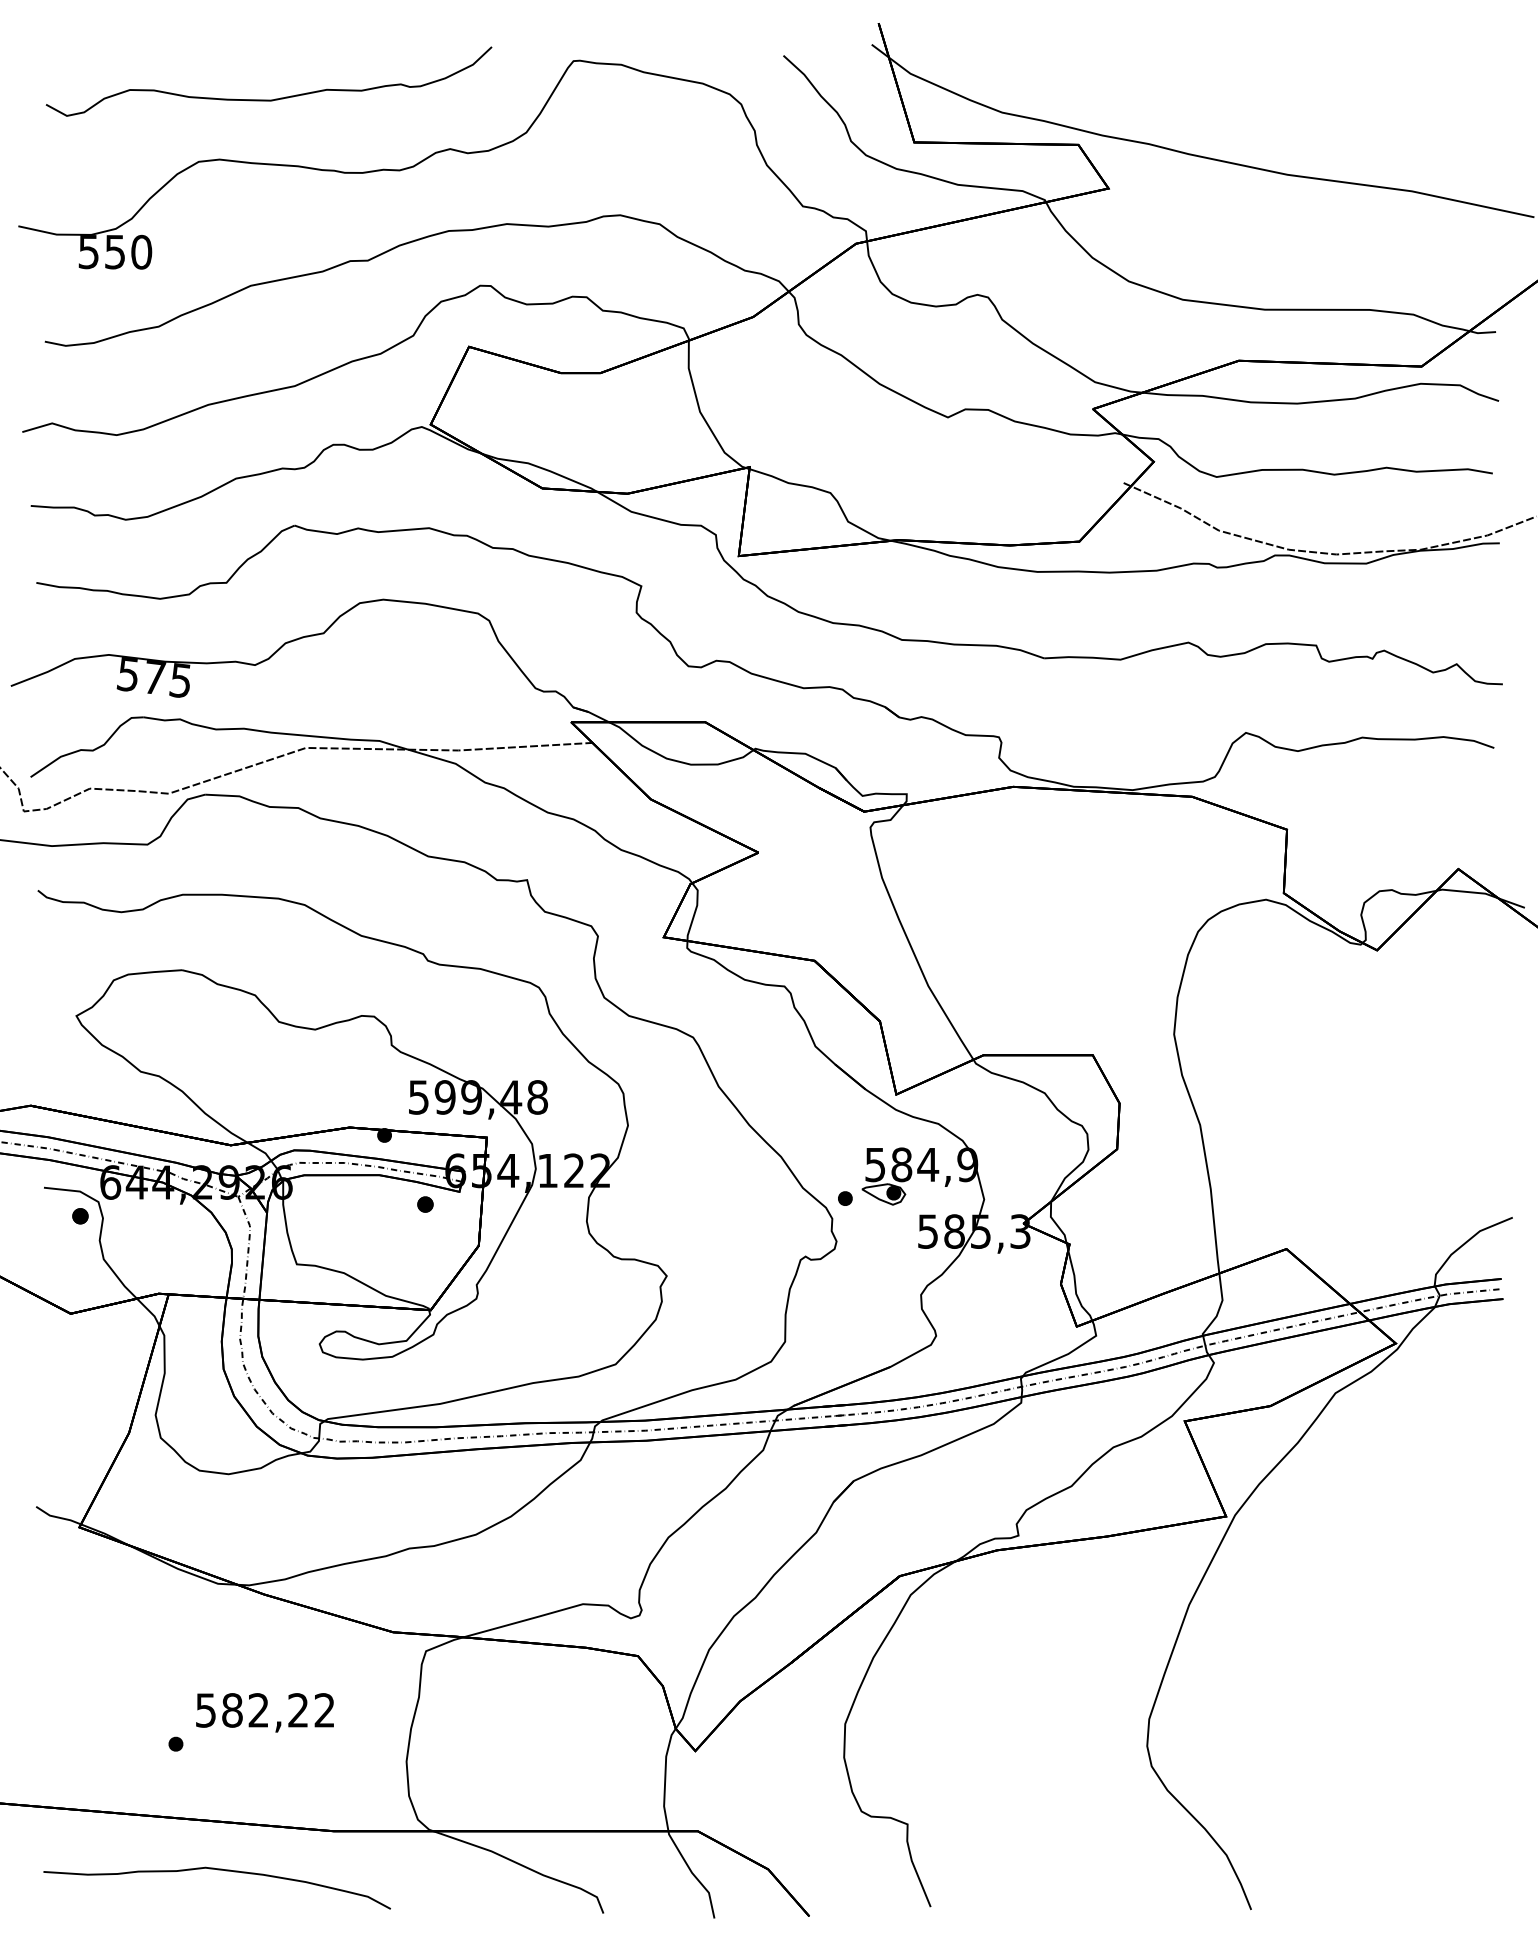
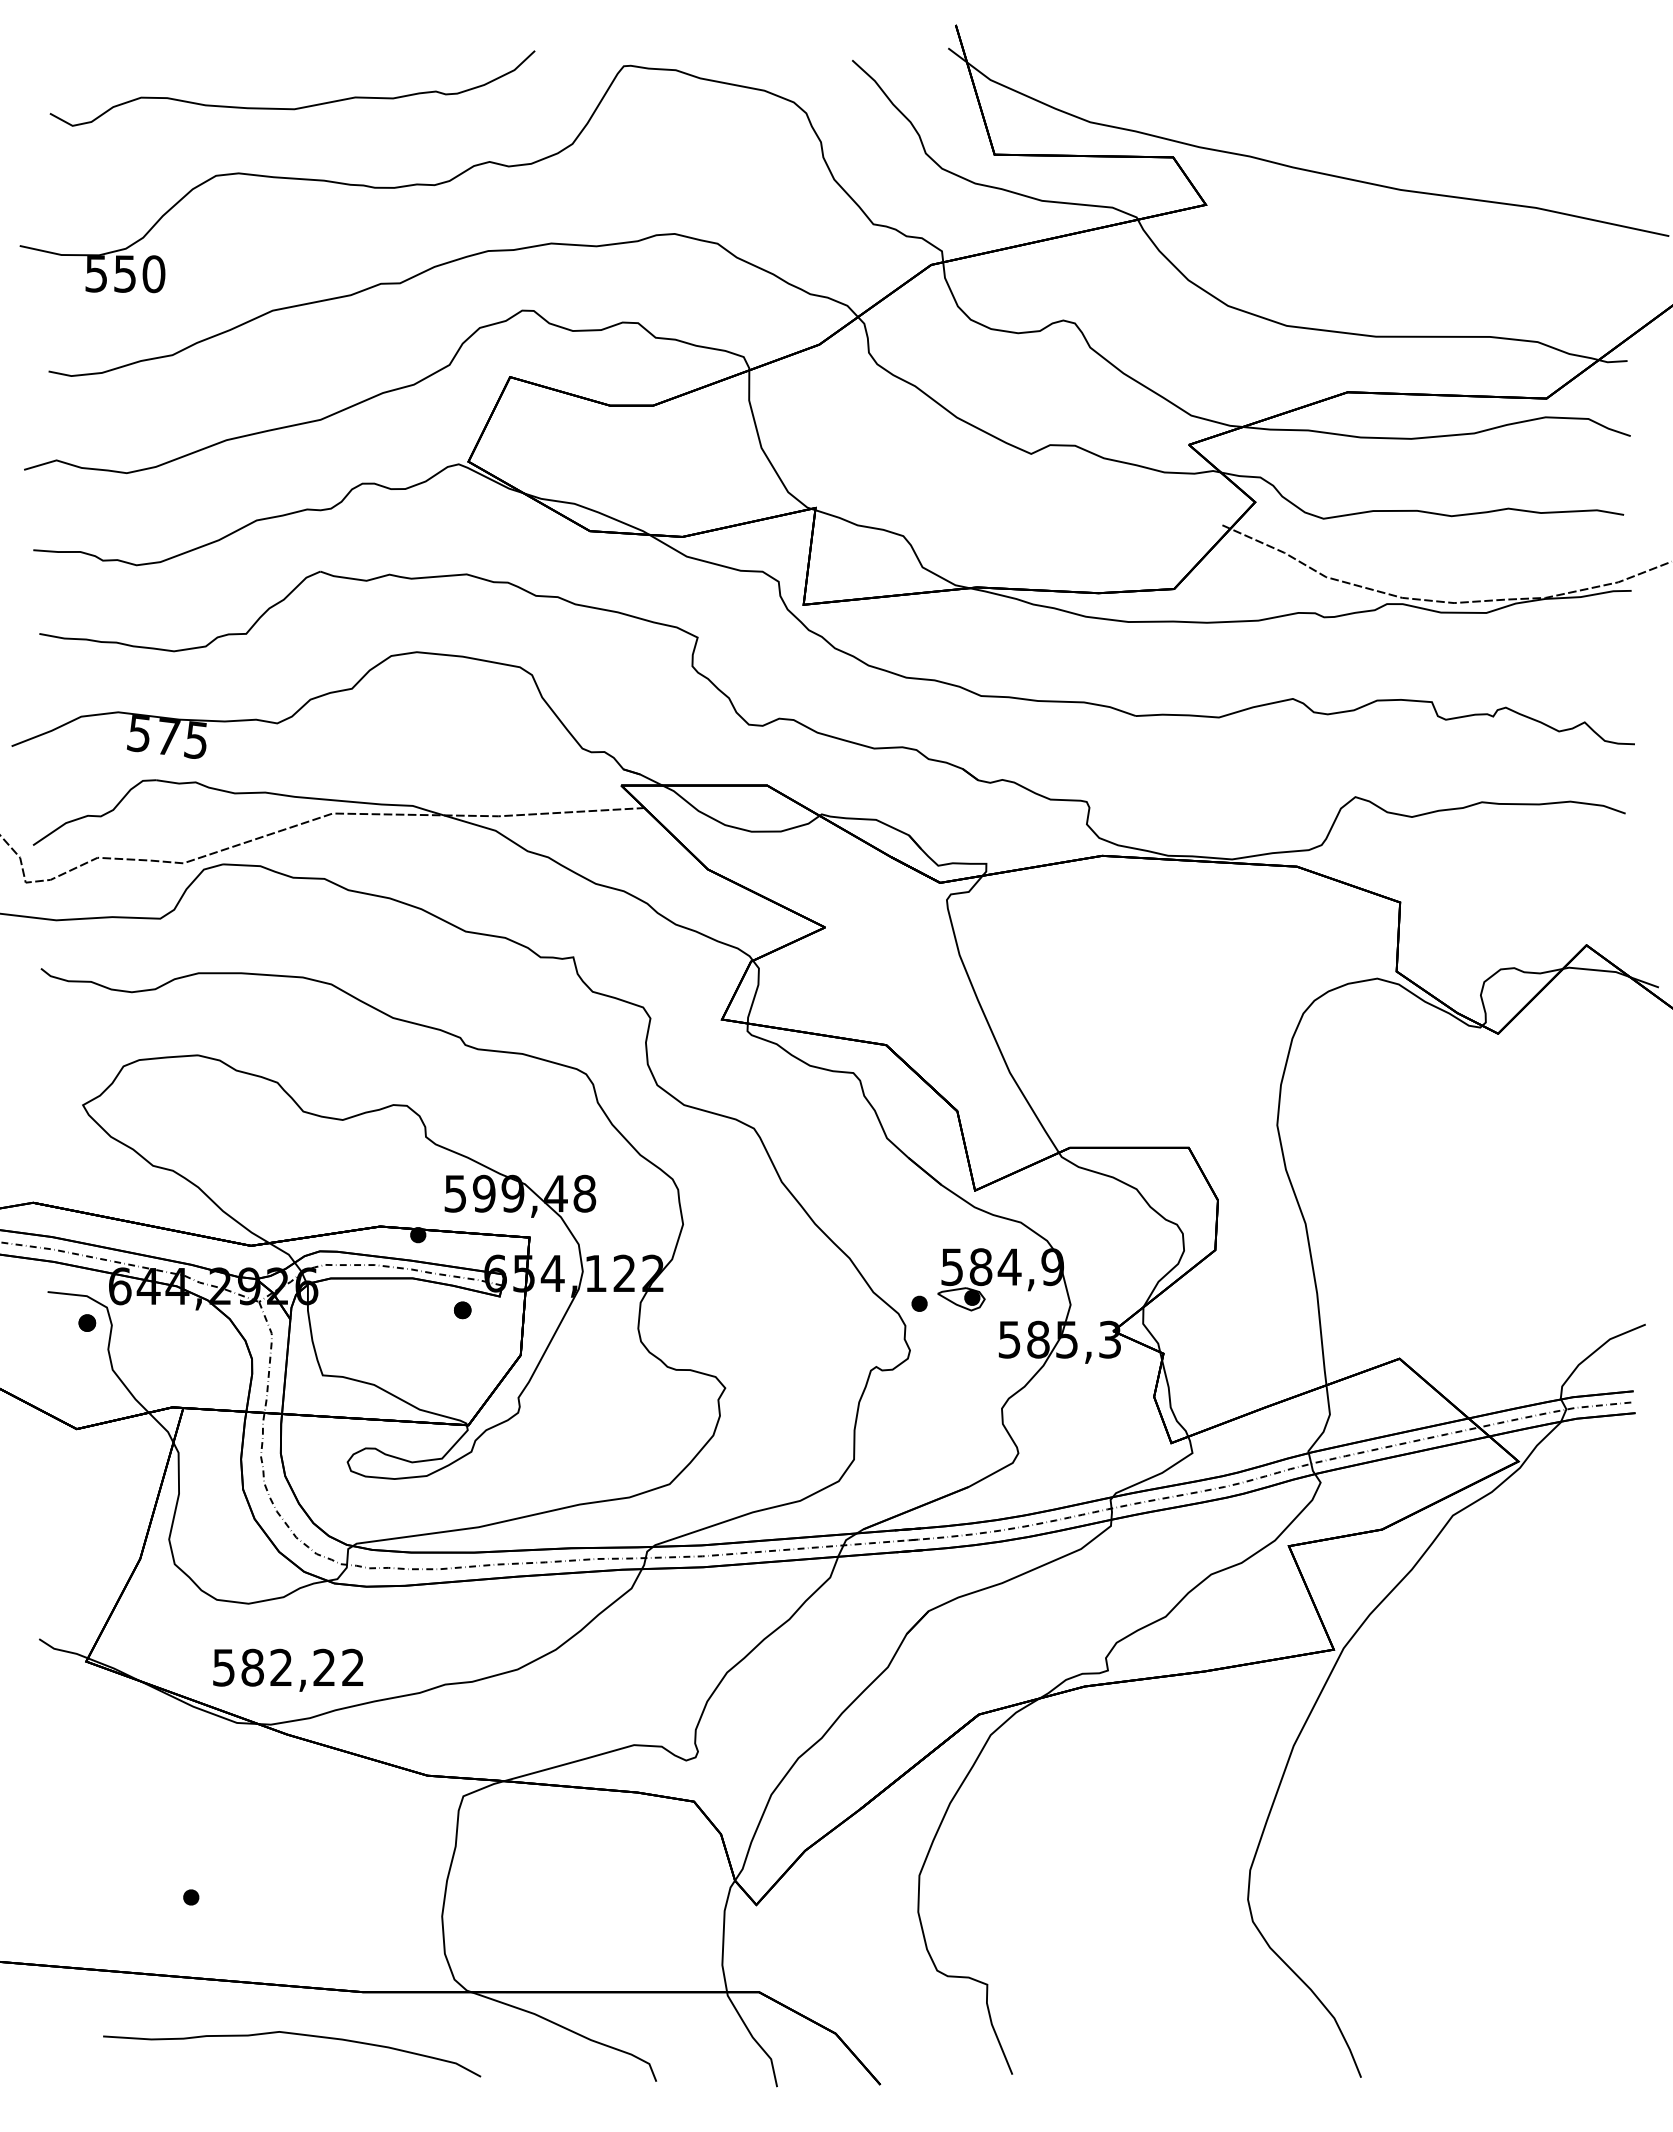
text: (265, 1712) -> (288, 1669), moved
curve: (223, 1871) -> (298, 2035), moved

